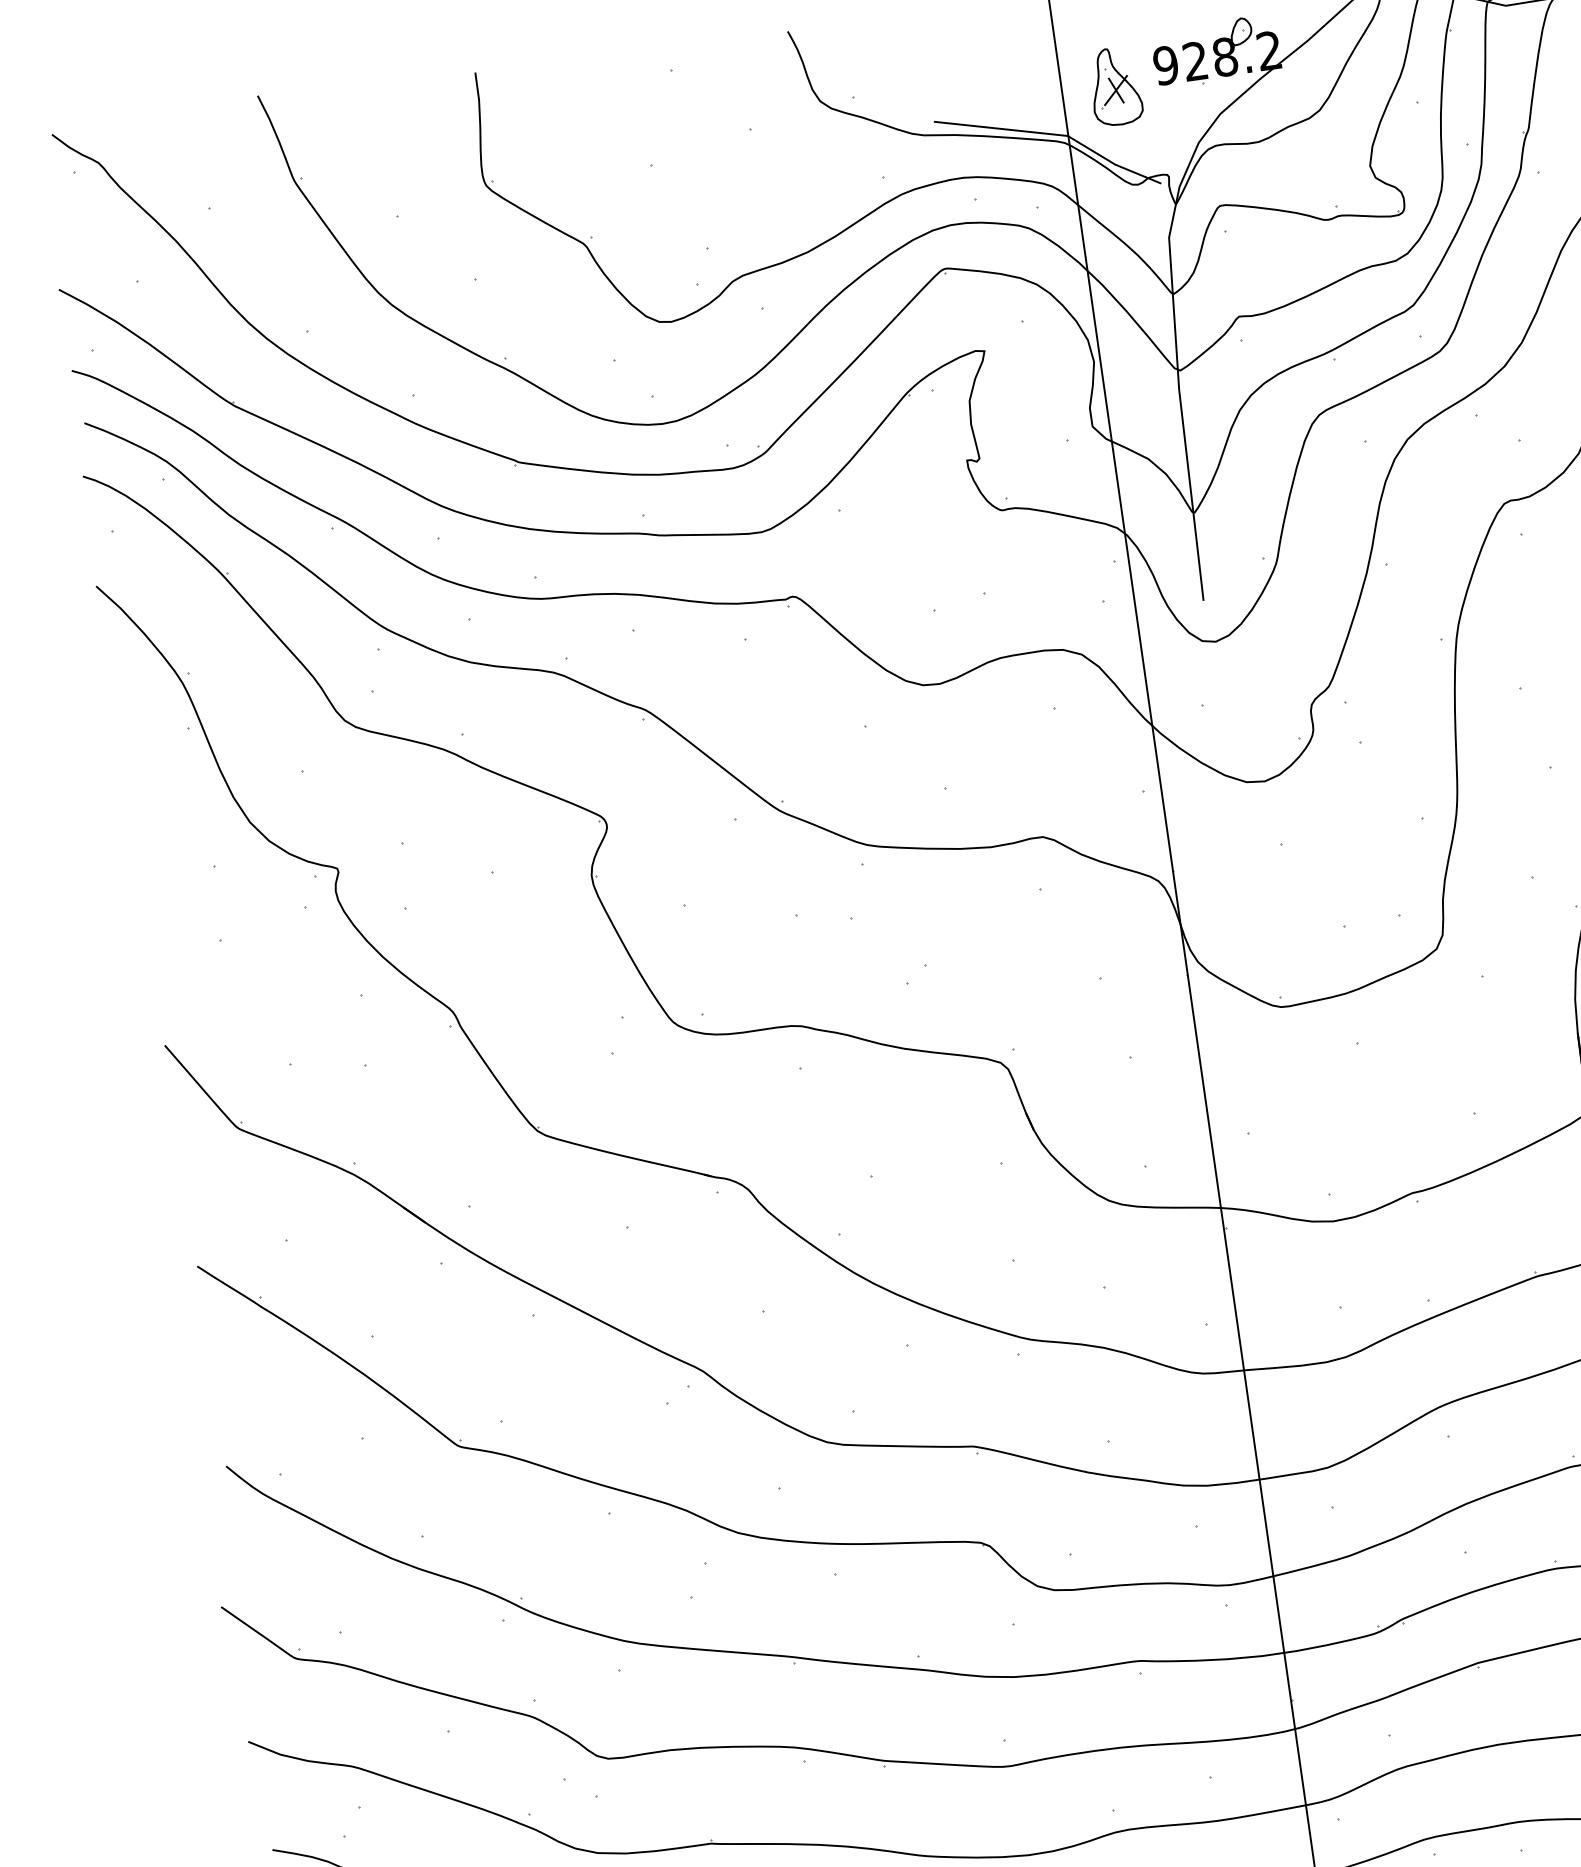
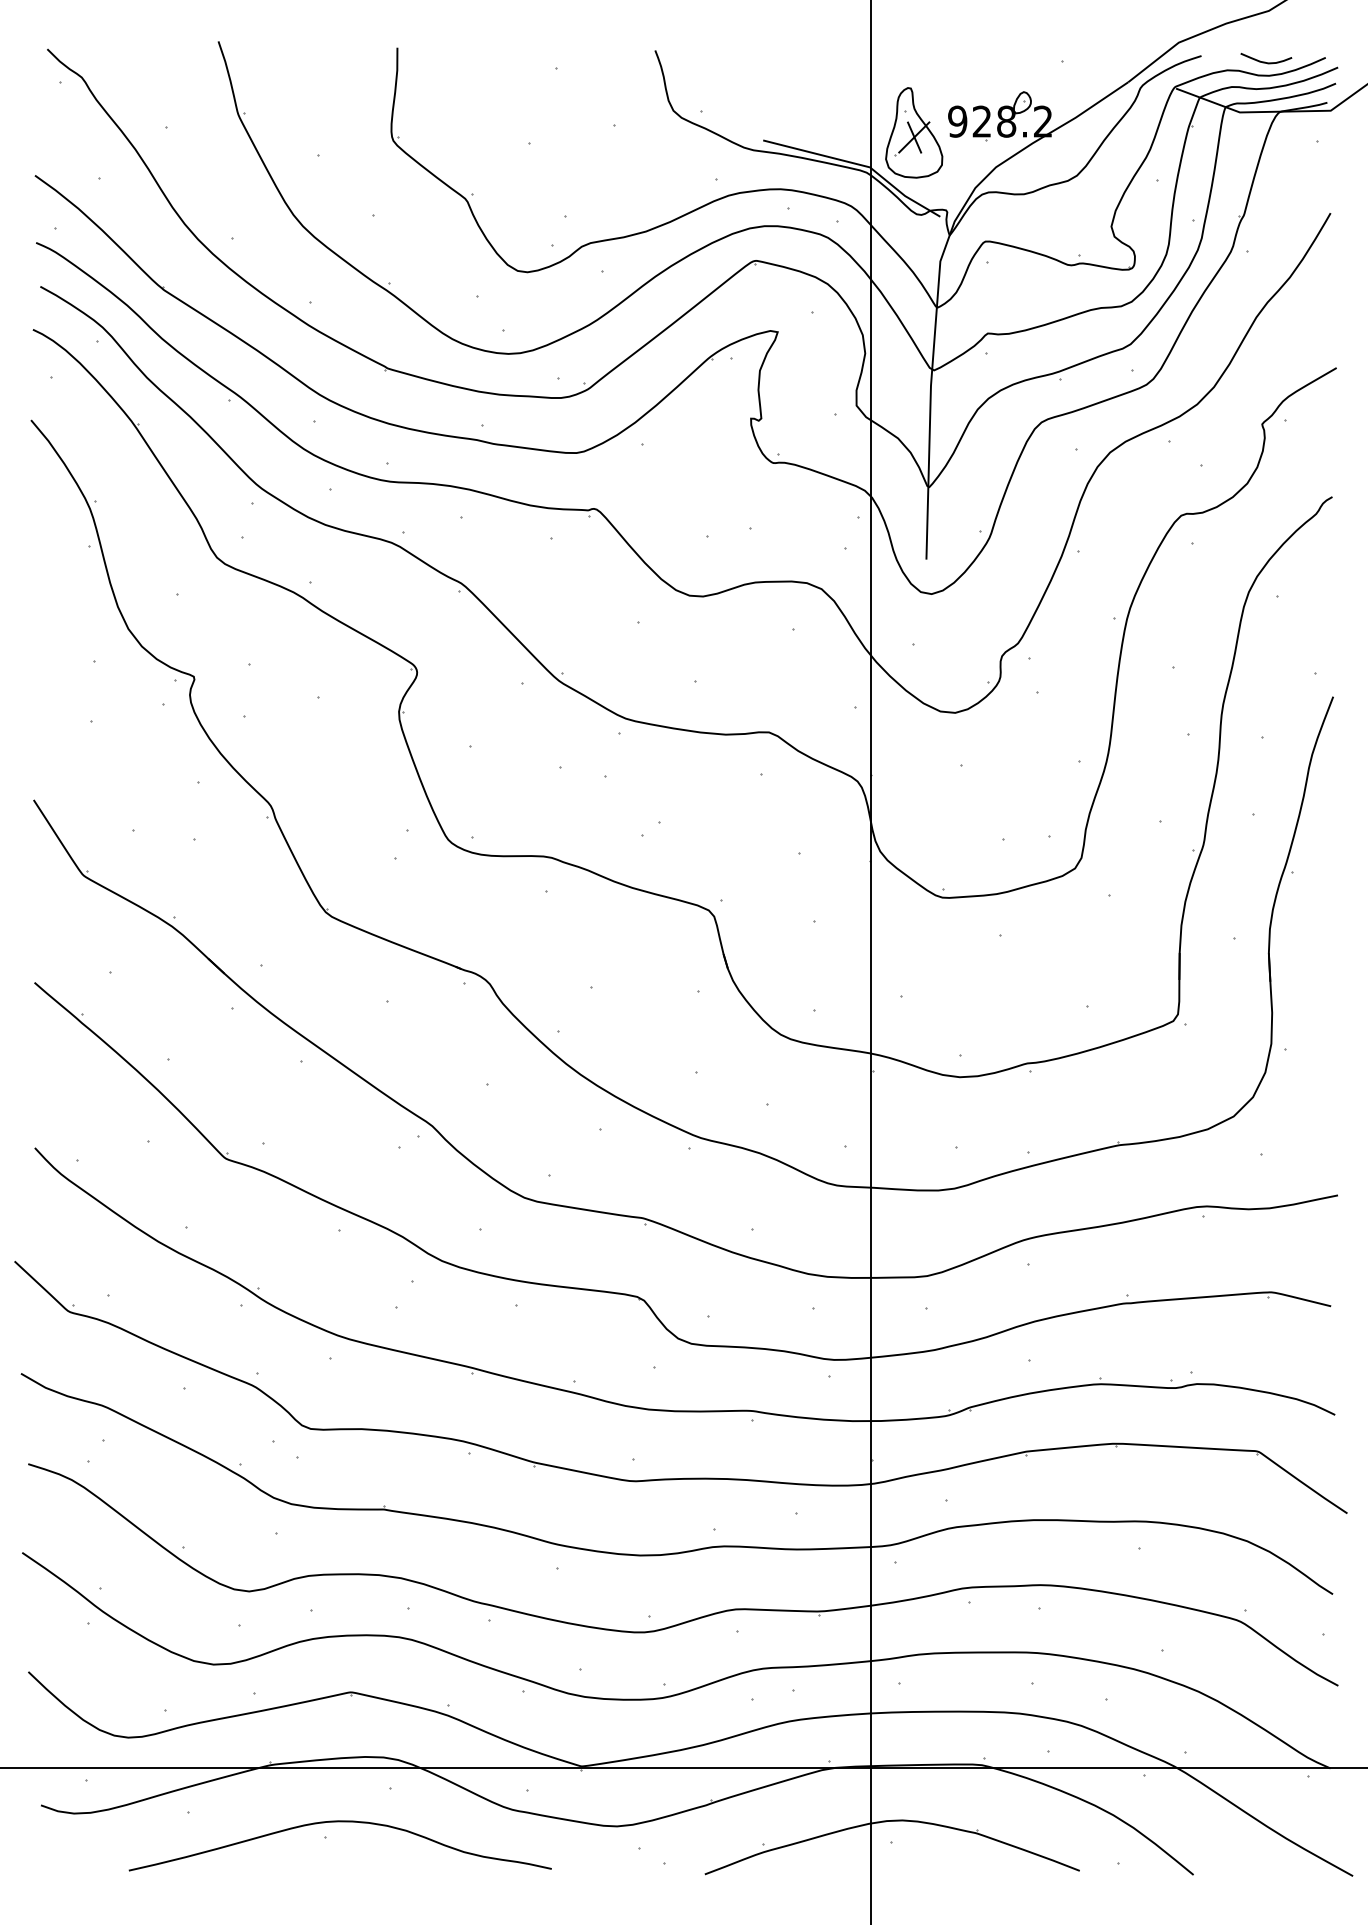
part: (1115, 86) -> (914, 132), size x1.43

